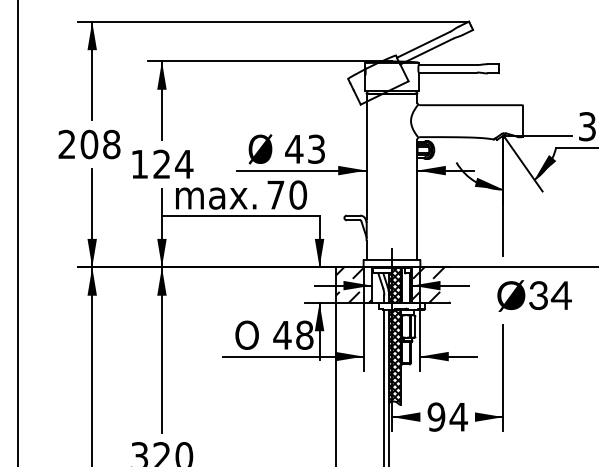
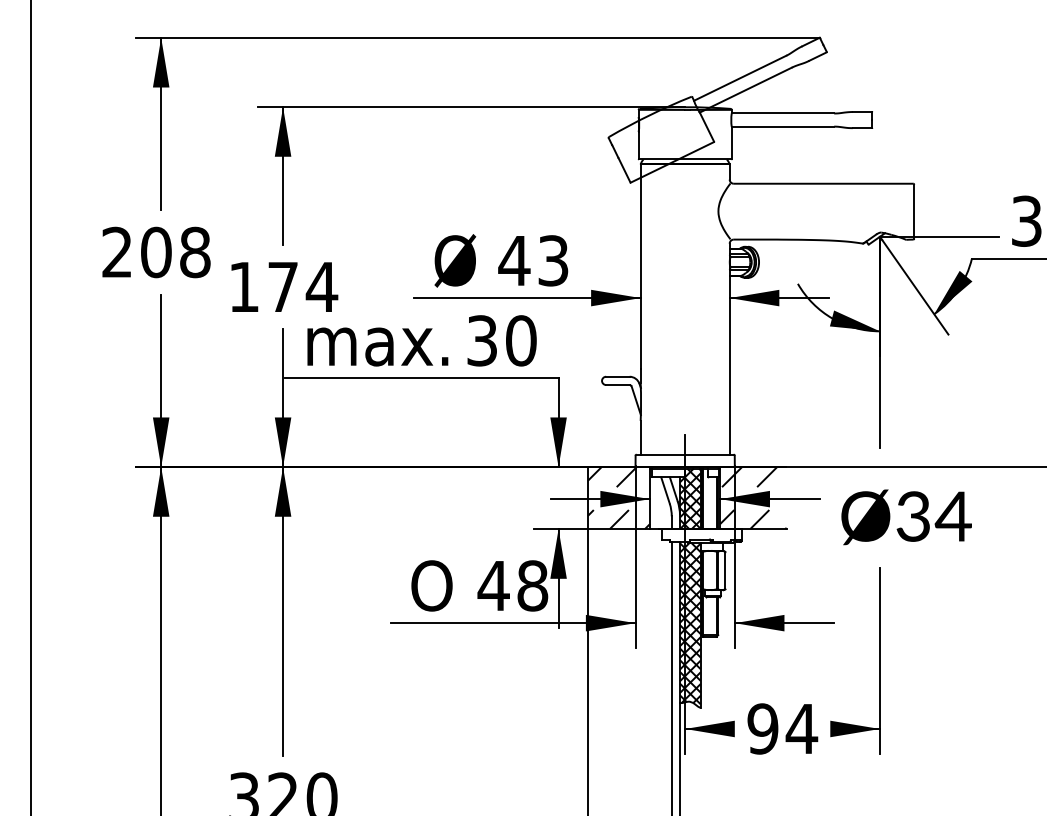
text: (161, 163) -> (282, 285), 124 -> 174
text: (275, 194) -> (481, 339), 70 -> 30
text: (534, 295) -> (906, 516), moved

